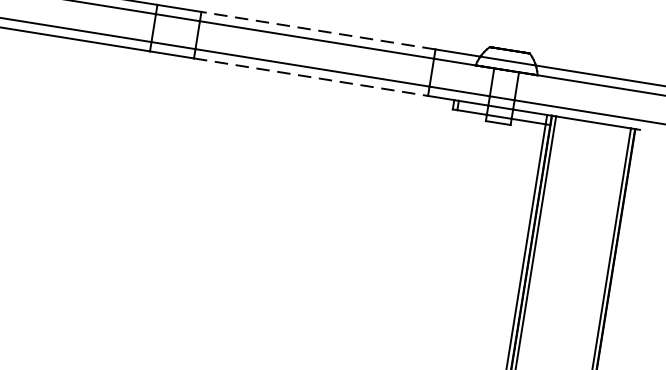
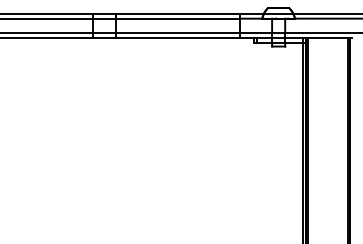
line: (318, 30) -> (178, 13), dashed -> solid
line: (311, 77) -> (178, 38), dashed -> solid

